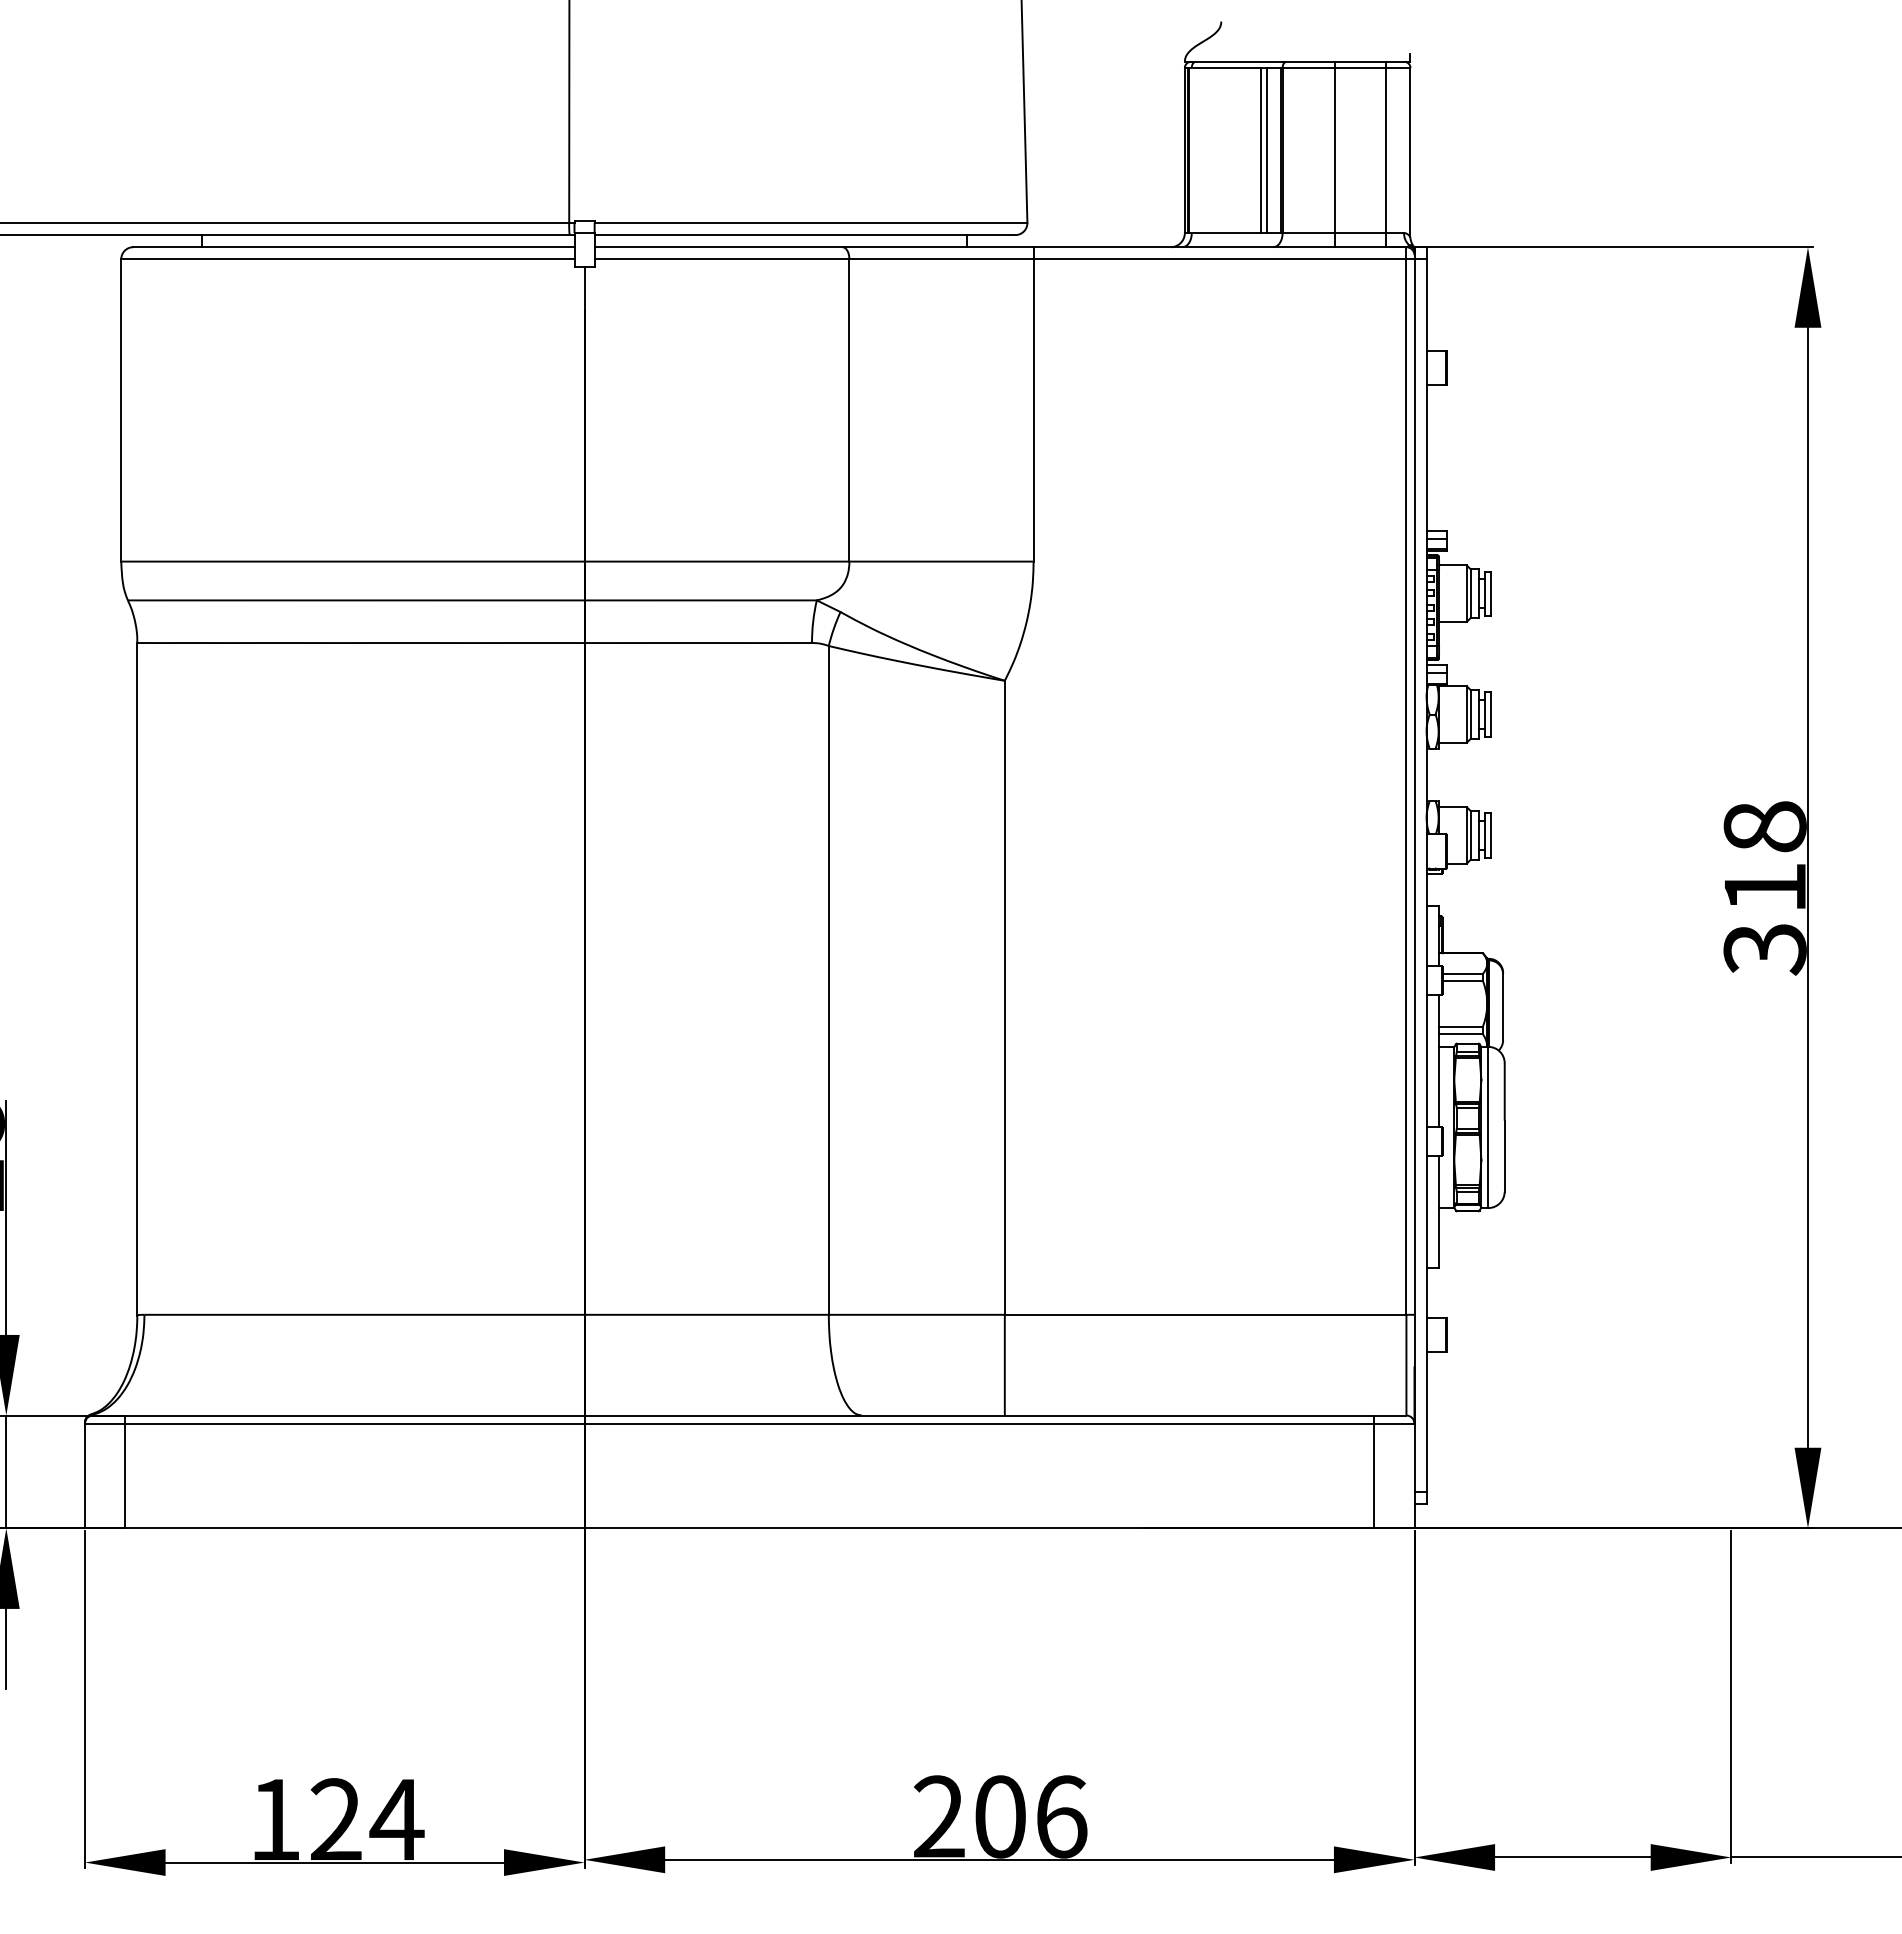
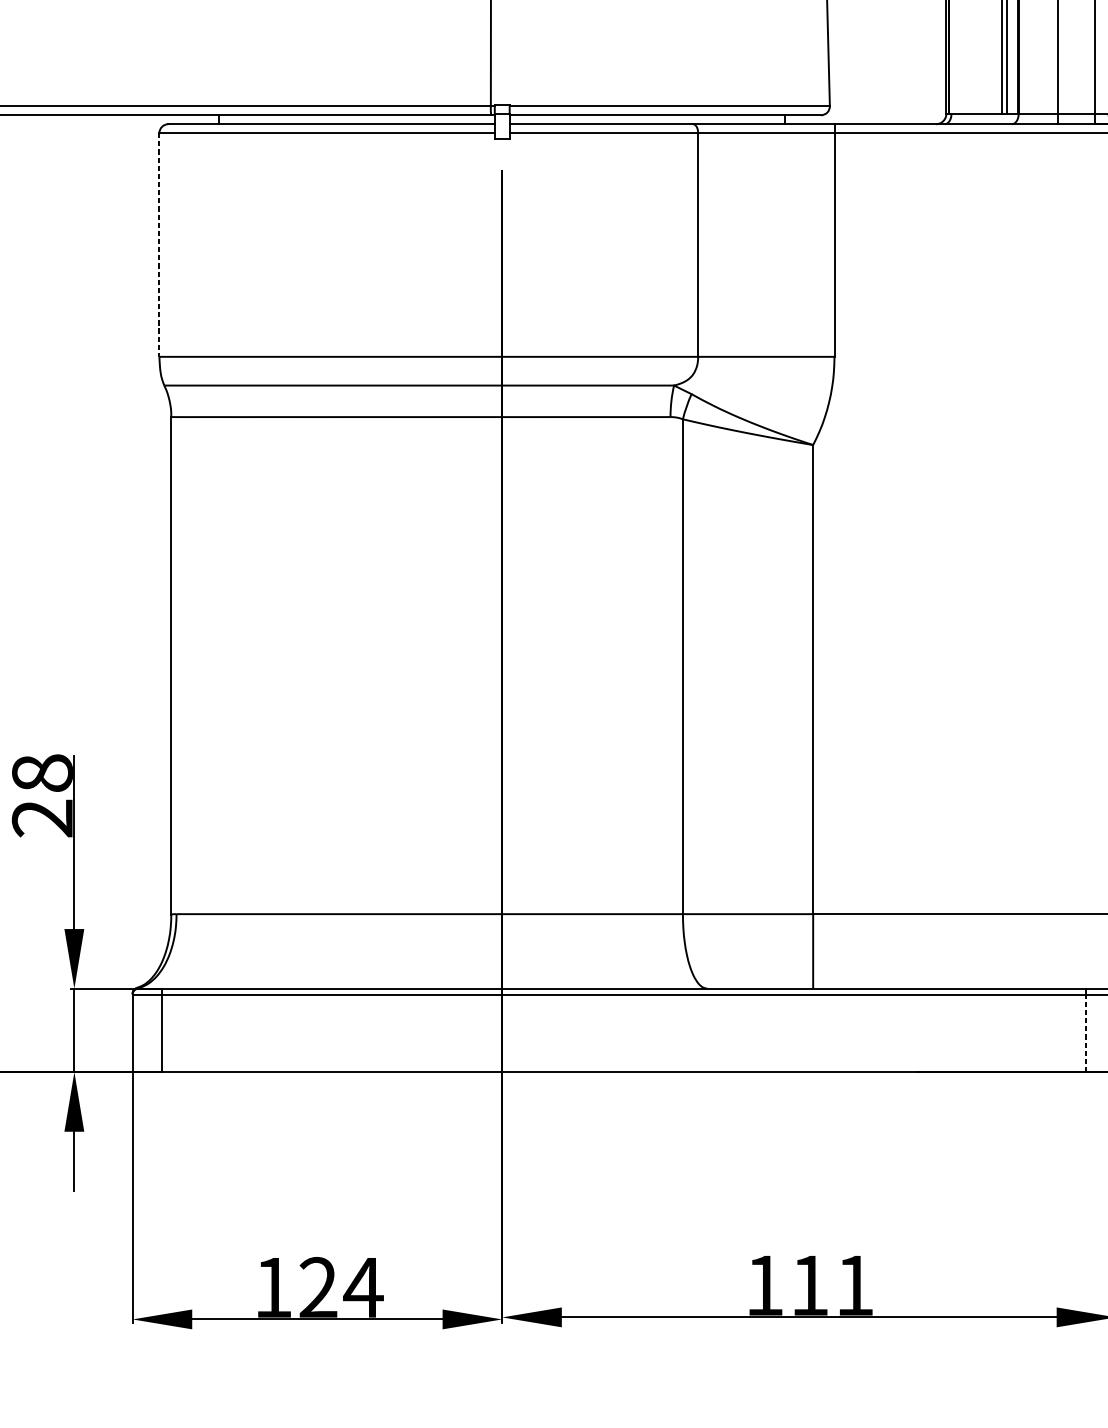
line: (584, 287) -> (502, 154), removed
line: (121, 410) -> (159, 245), solid -> dashed
line: (1374, 1475) -> (1086, 1033), solid -> dashed
text: (1000, 1816) -> (809, 1285), 206 -> 111

